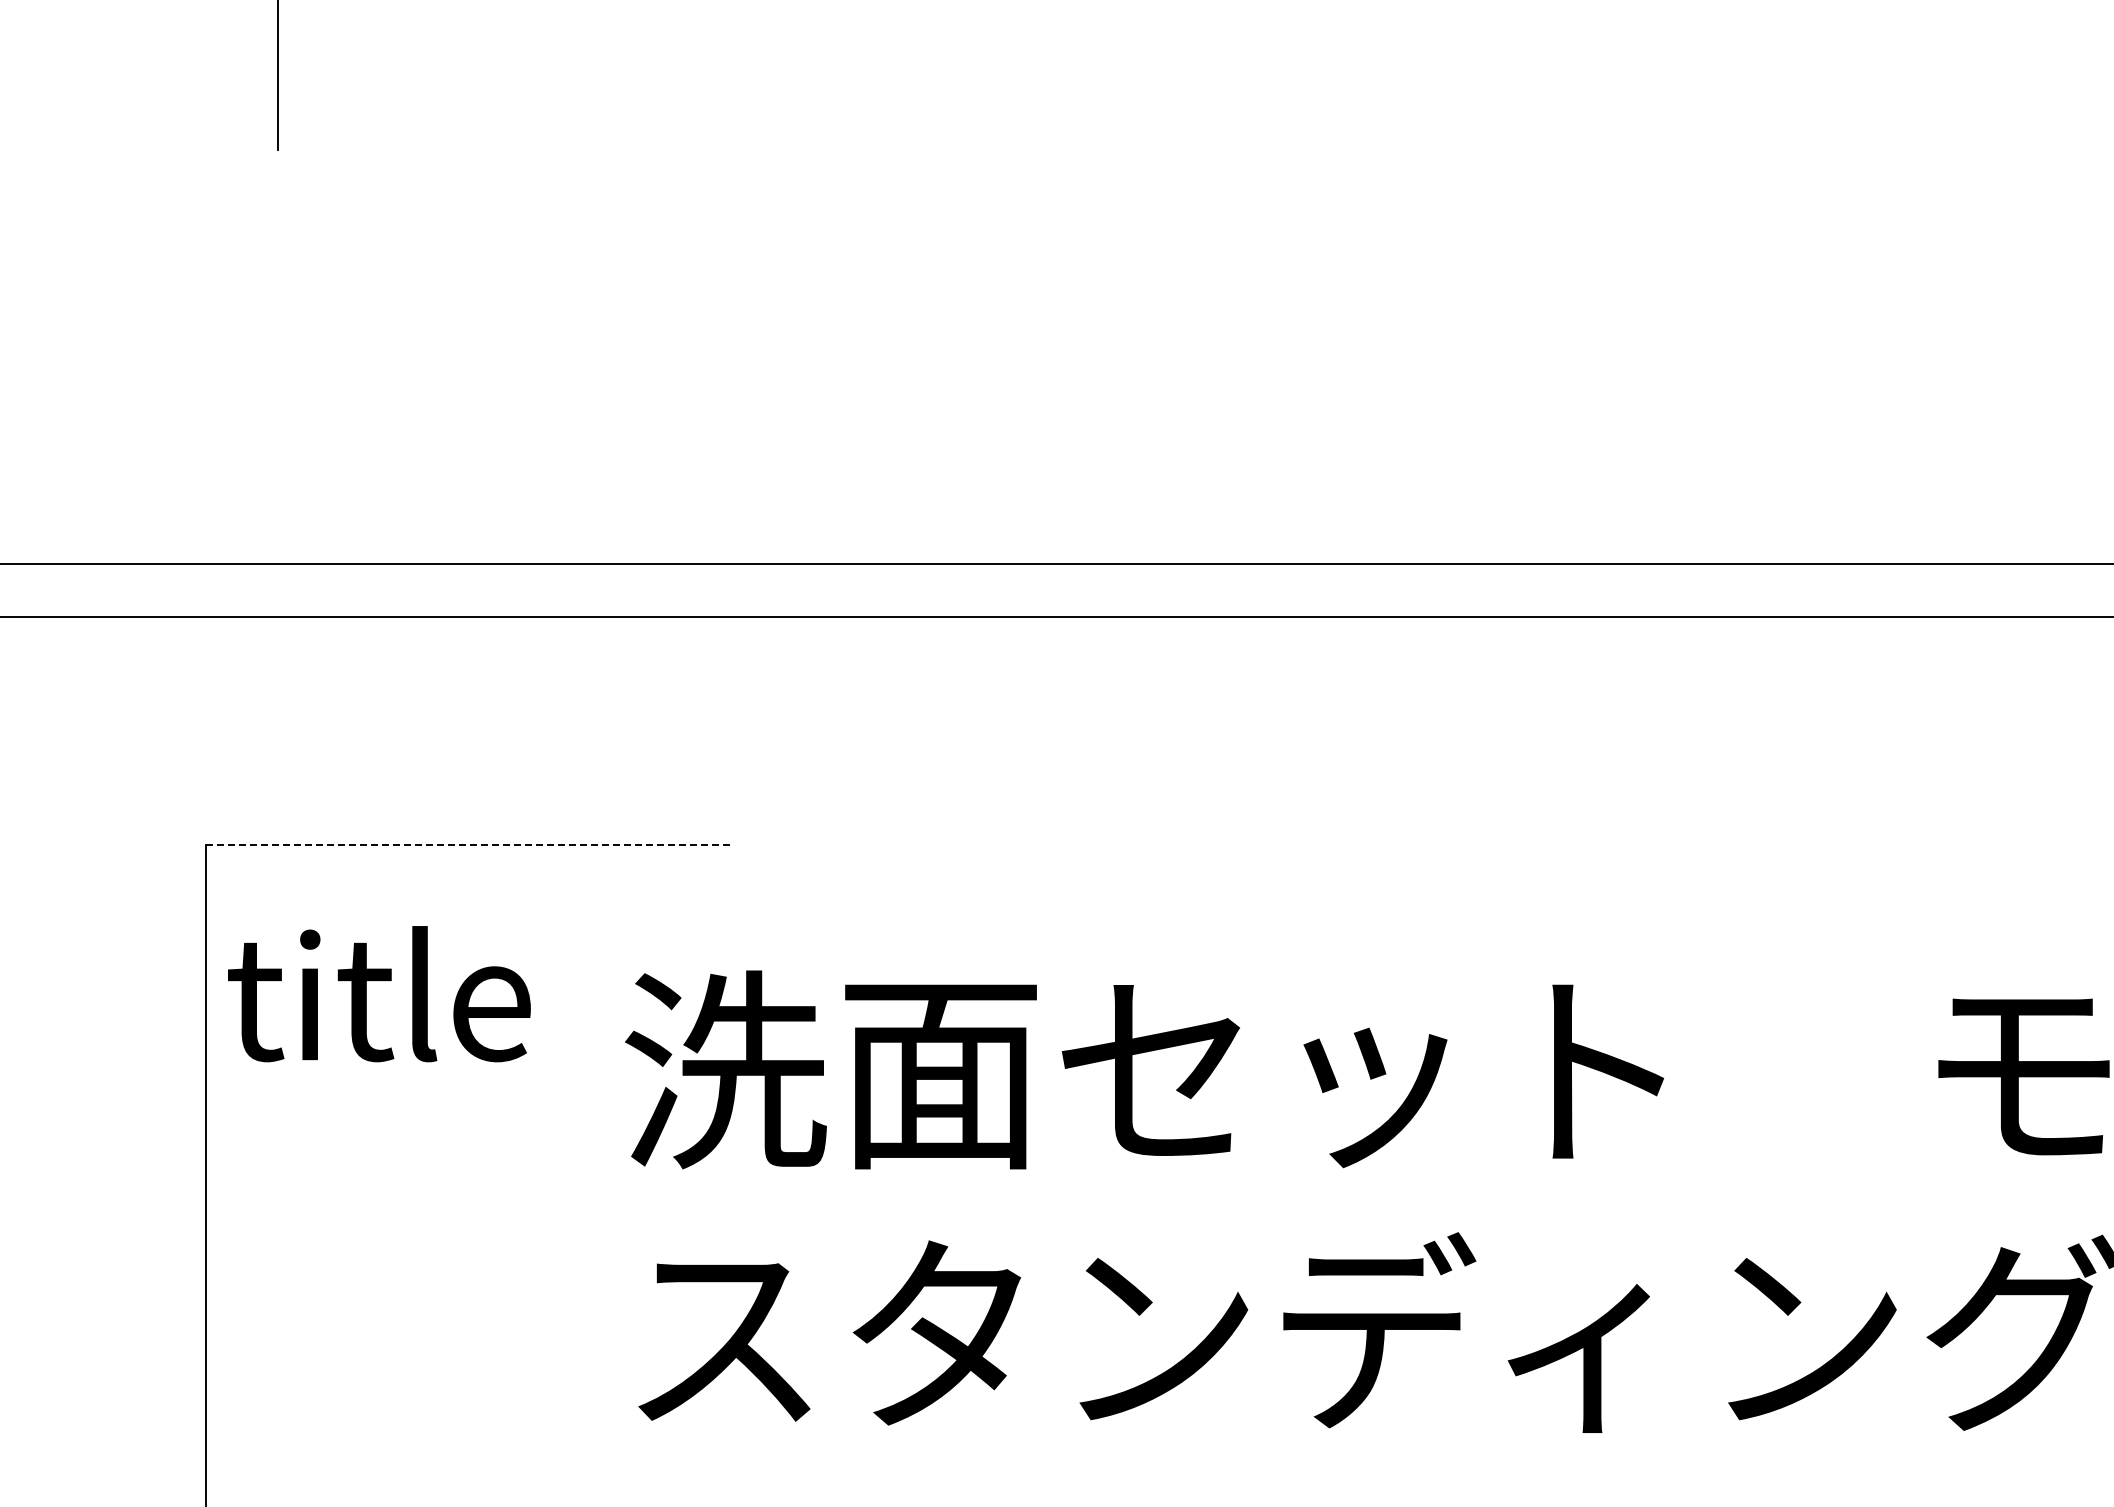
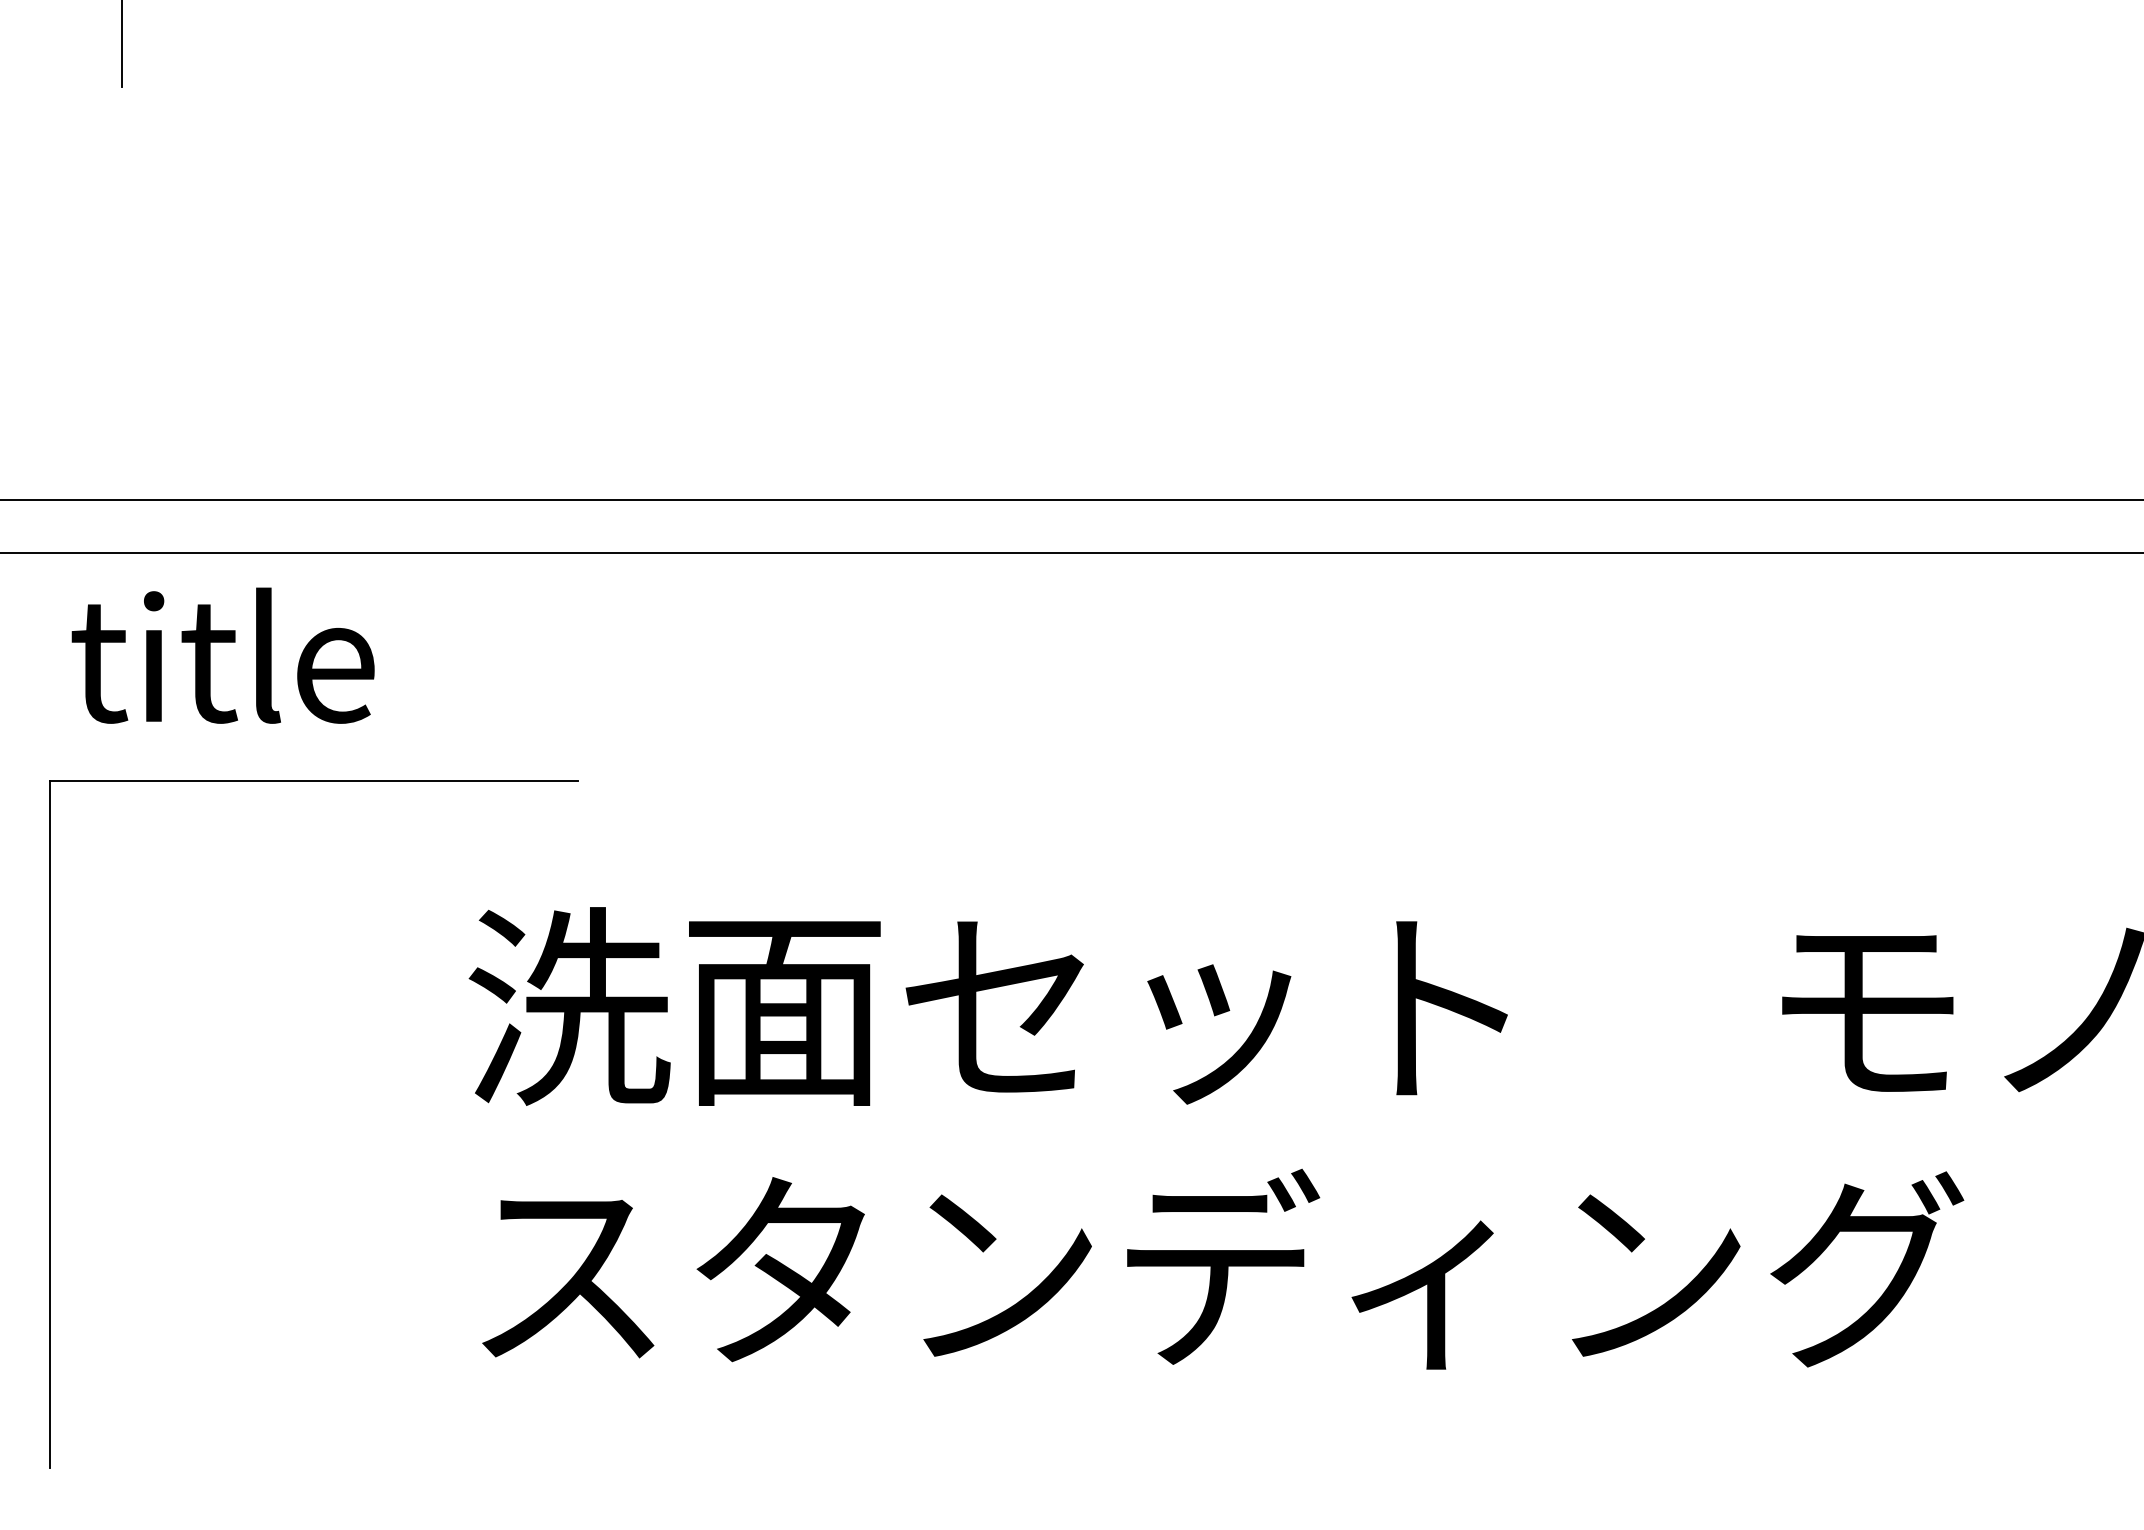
line: (470, 844) -> (314, 781), dashed -> solid
text: (378, 993) -> (222, 655), moved

